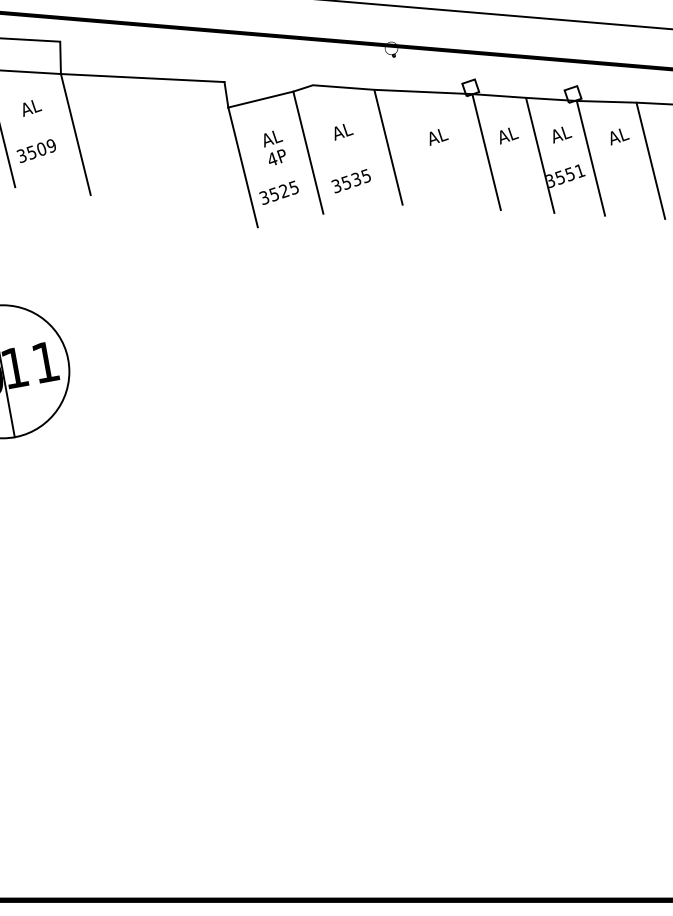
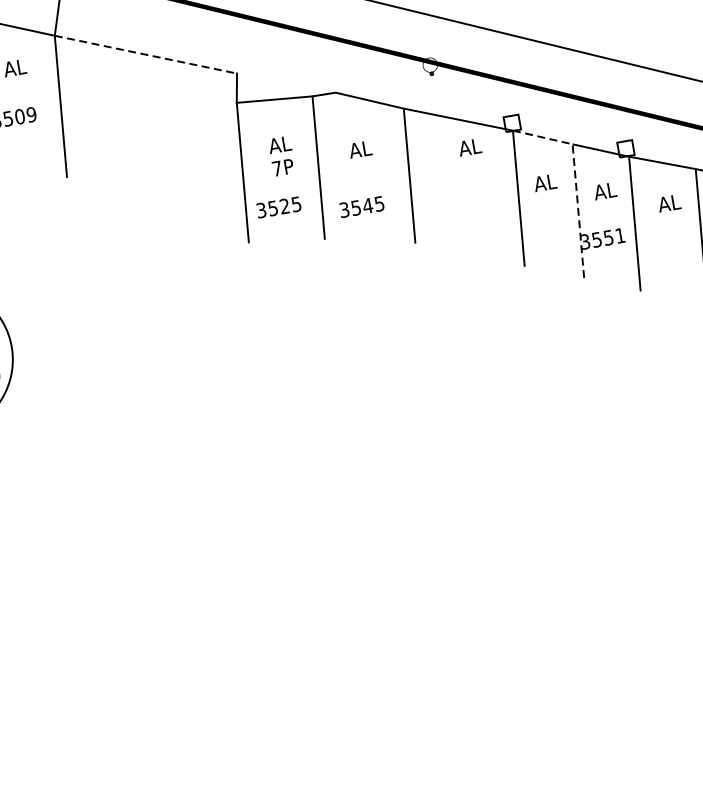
line: (142, 78) -> (145, 55), solid -> dashed
line: (533, 129) -> (575, 181), solid -> dashed
text: (438, 137) -> (471, 148), moved
text: (271, 159) -> (276, 168), 4P -> 7P
text: (356, 179) -> (367, 206), 3535 -> 3545

